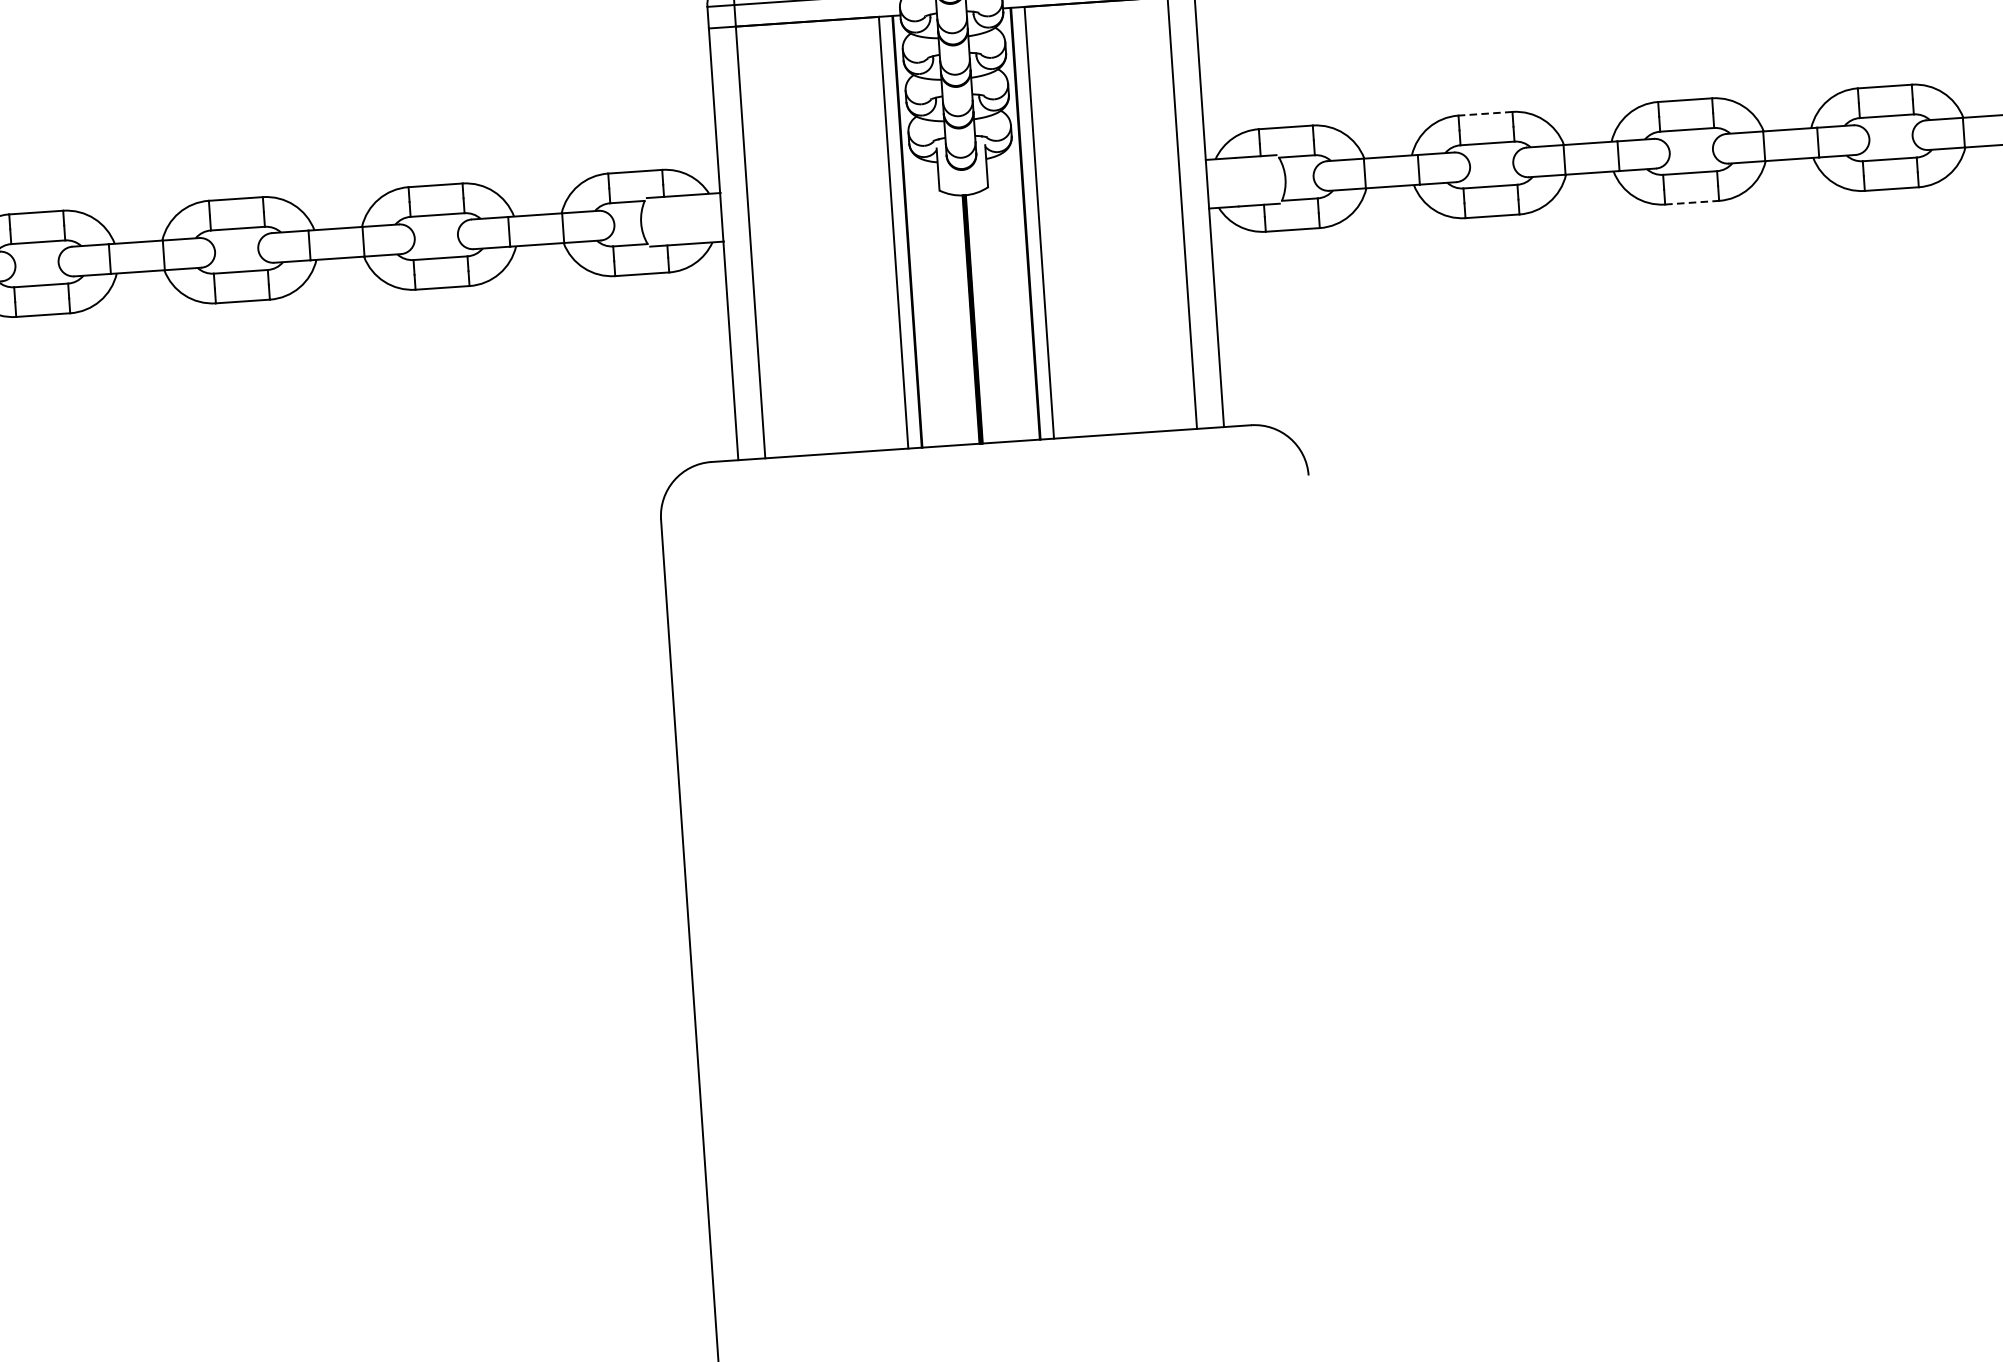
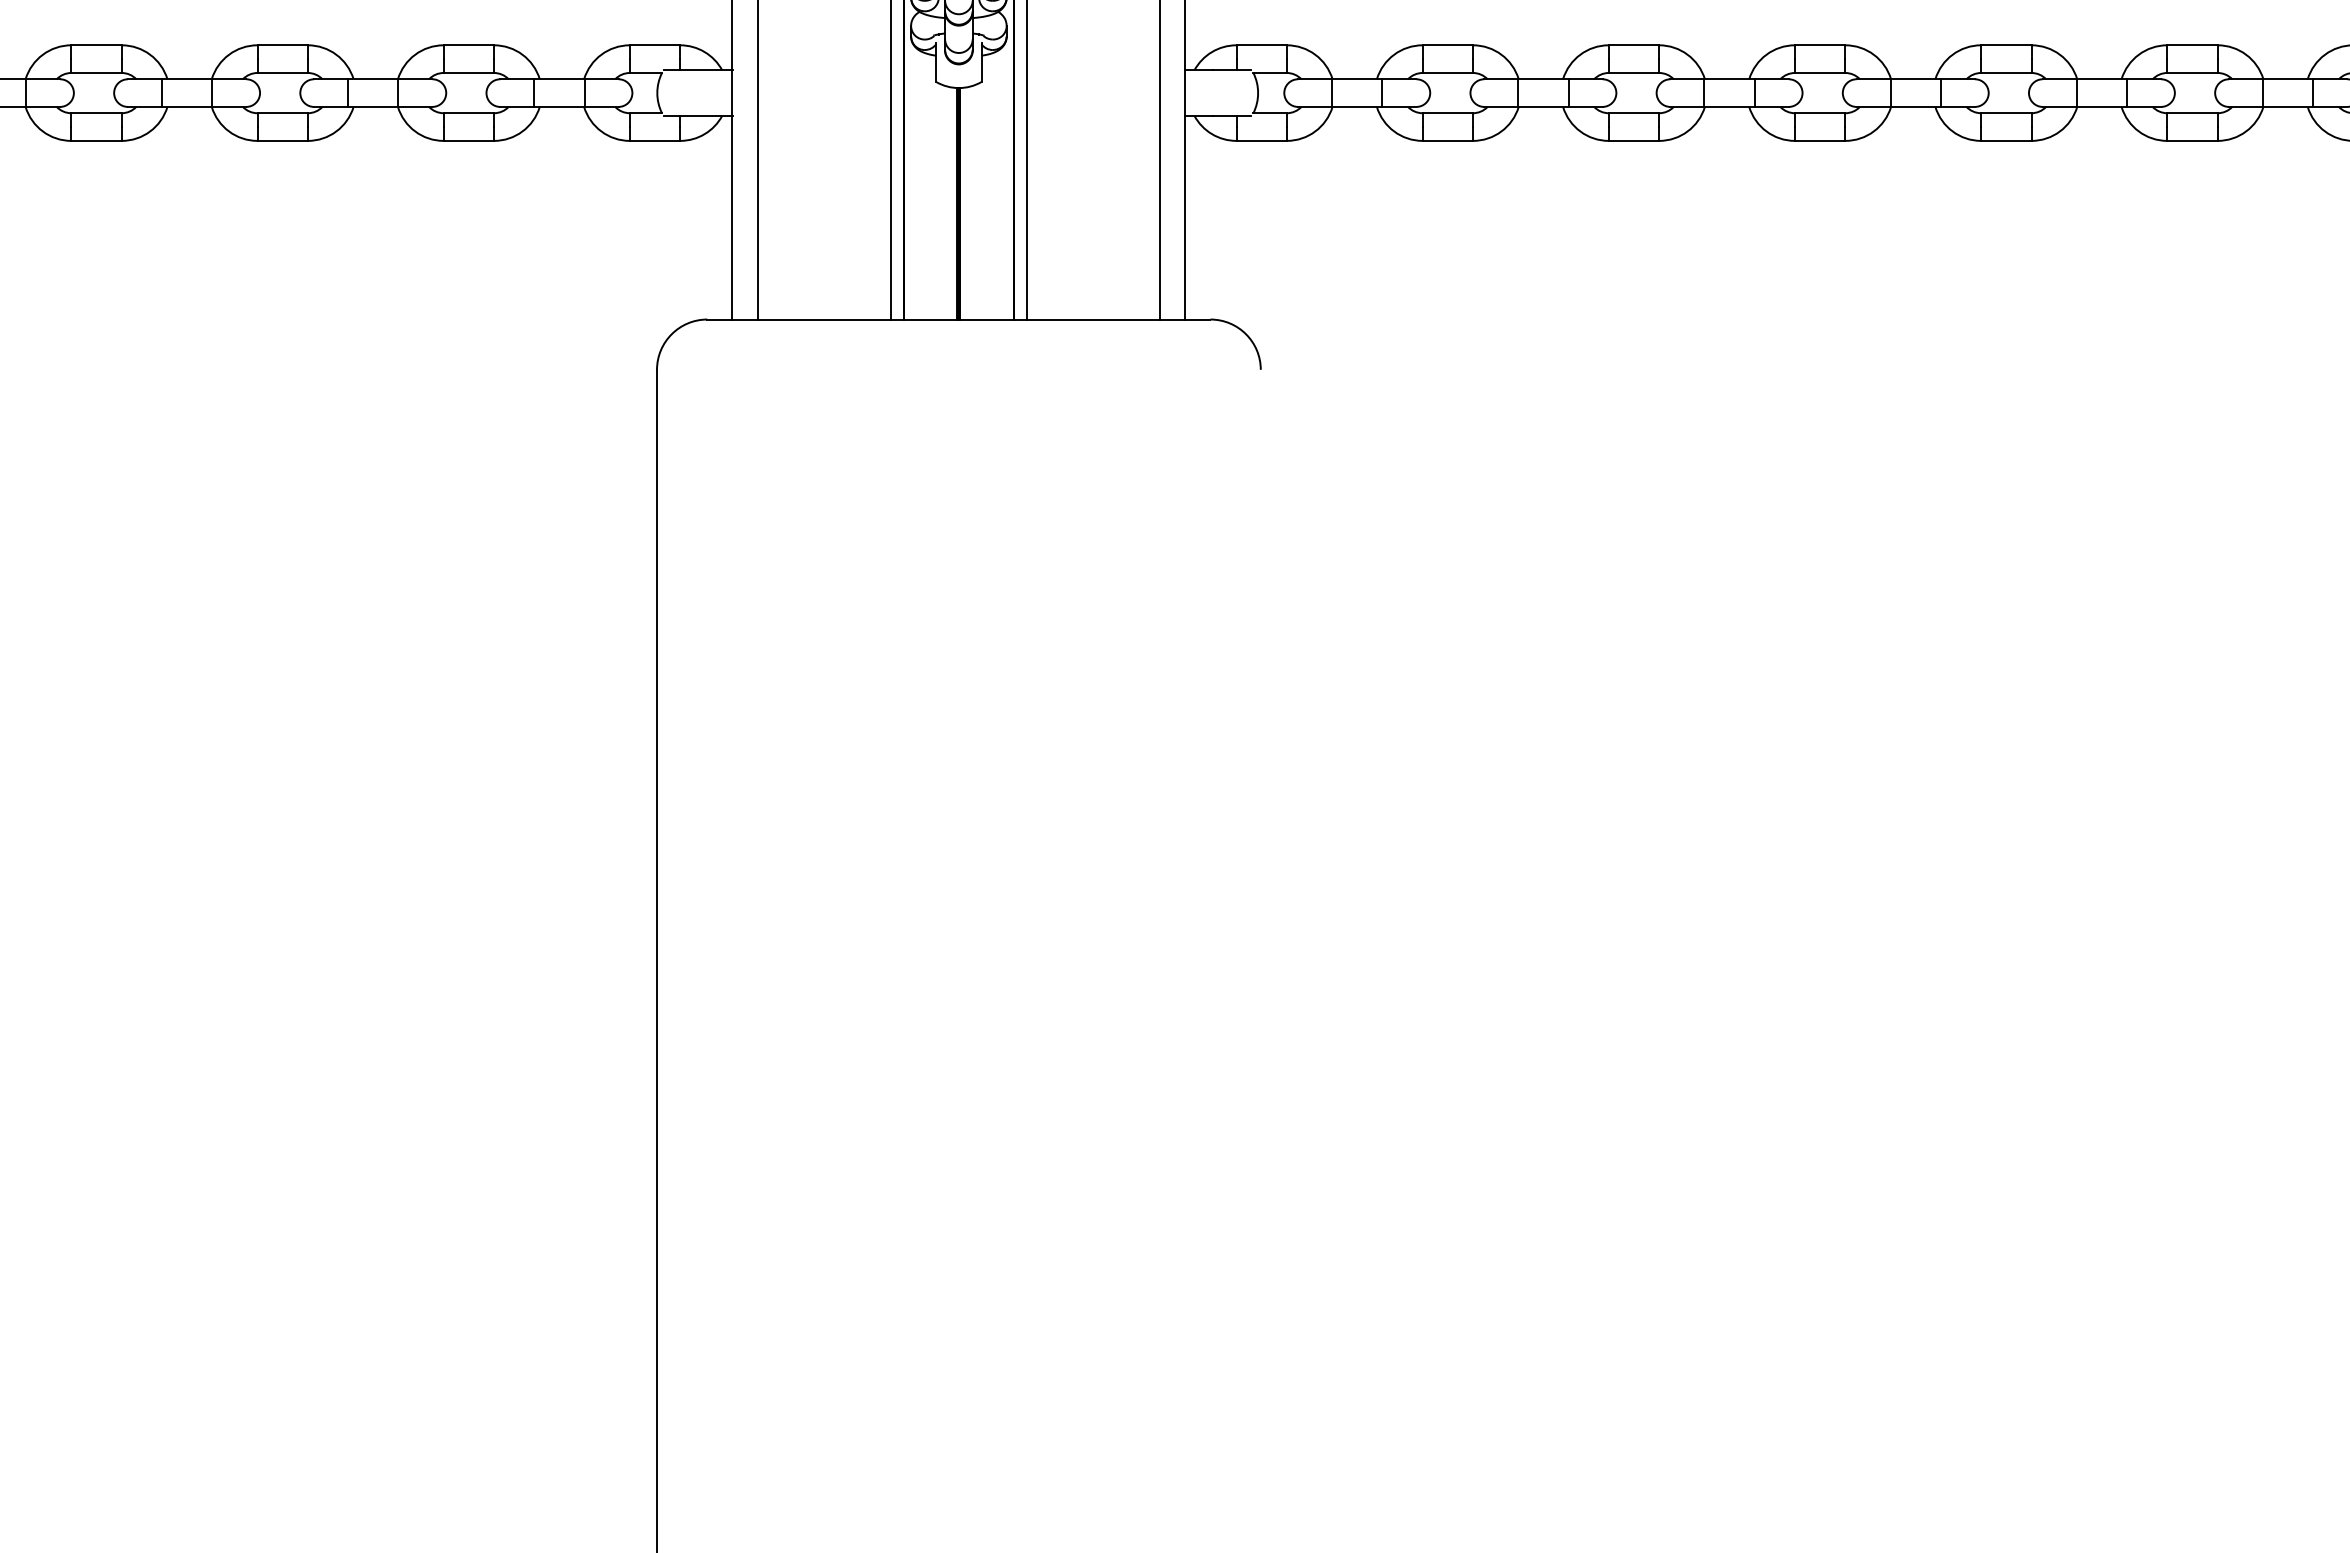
line: (1485, 114) -> (1447, 45), dashed -> solid
line: (1692, 202) -> (1634, 140), dashed -> solid

